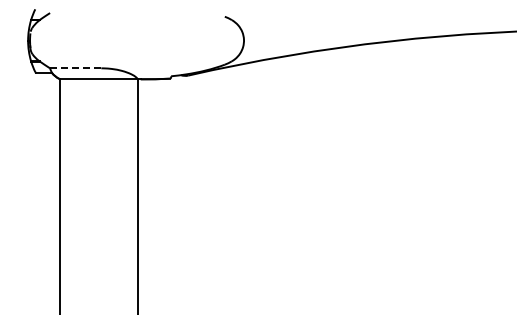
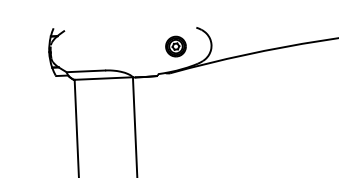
part: (196, 40) -> (175, 46), added
line: (75, 68) -> (85, 71), dashed -> solid

